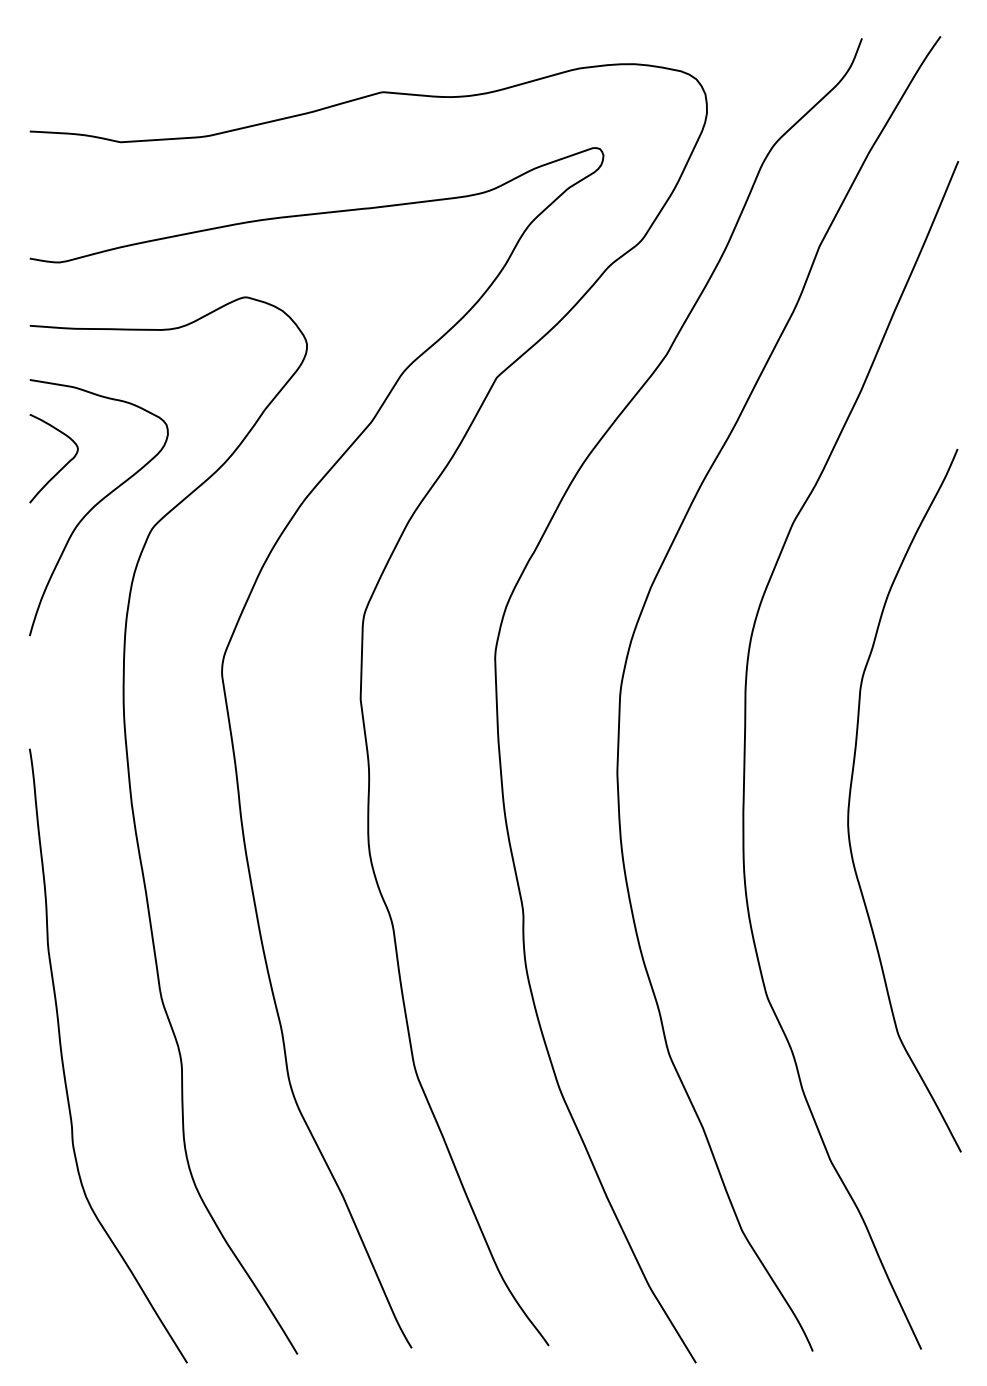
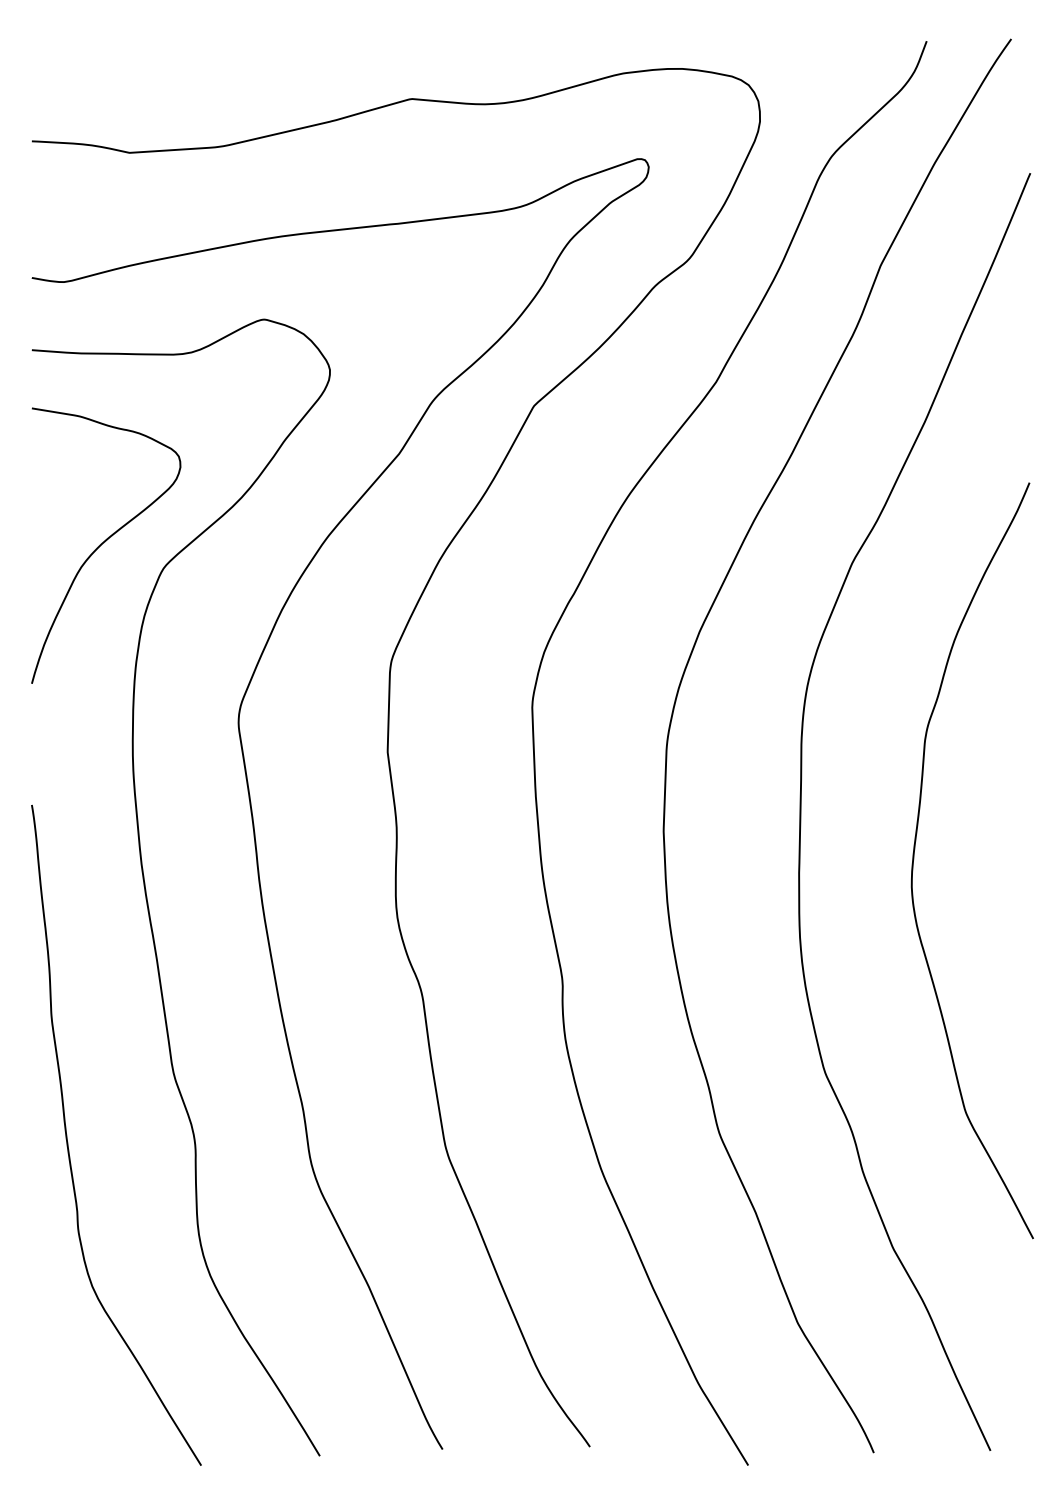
curve: (60, 468) -> (64, 503), removed

